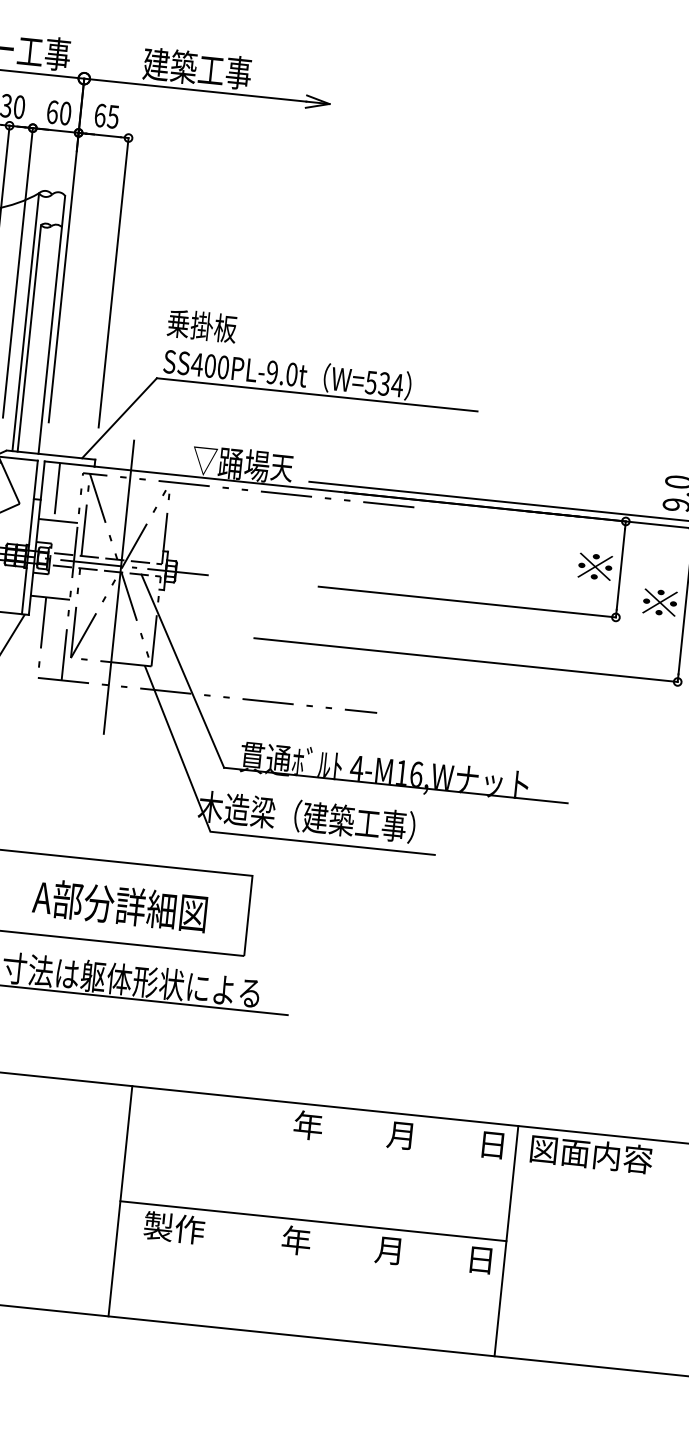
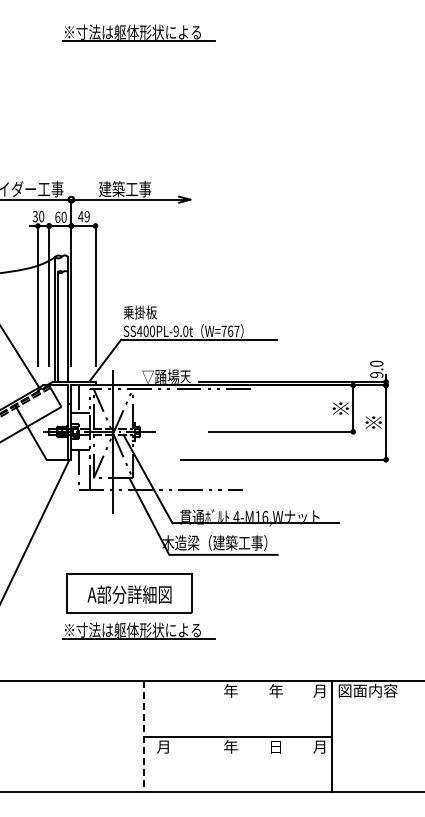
text: (105, 115) -> (83, 216), 65 -> 49
text: (384, 384) -> (230, 331), W=534 -> W=767
text: (402, 1134) -> (276, 690), 月 -> 年
text: (491, 1143) -> (319, 690), 日 -> 月
line: (120, 1200) -> (144, 736), solid -> dashed
text: (174, 1227) -> (171, 746), 製作 -> 月
text: (388, 1249) -> (275, 746), 月 -> 日
text: (479, 1258) -> (319, 746), 日 -> 月

